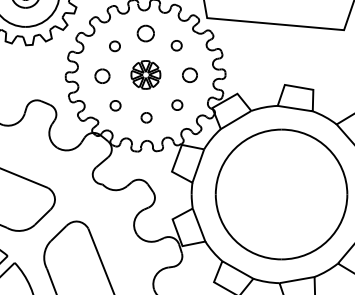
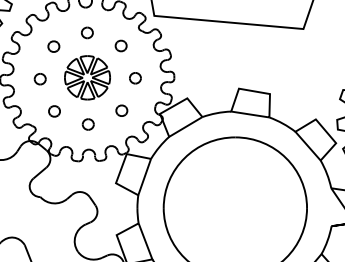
part: (145, 33) -> (87, 32), size x0.62
part: (145, 74) -> (87, 77), size x1.43
part: (102, 75) -> (40, 78), size x0.71
part: (189, 75) -> (135, 78), size x0.71

